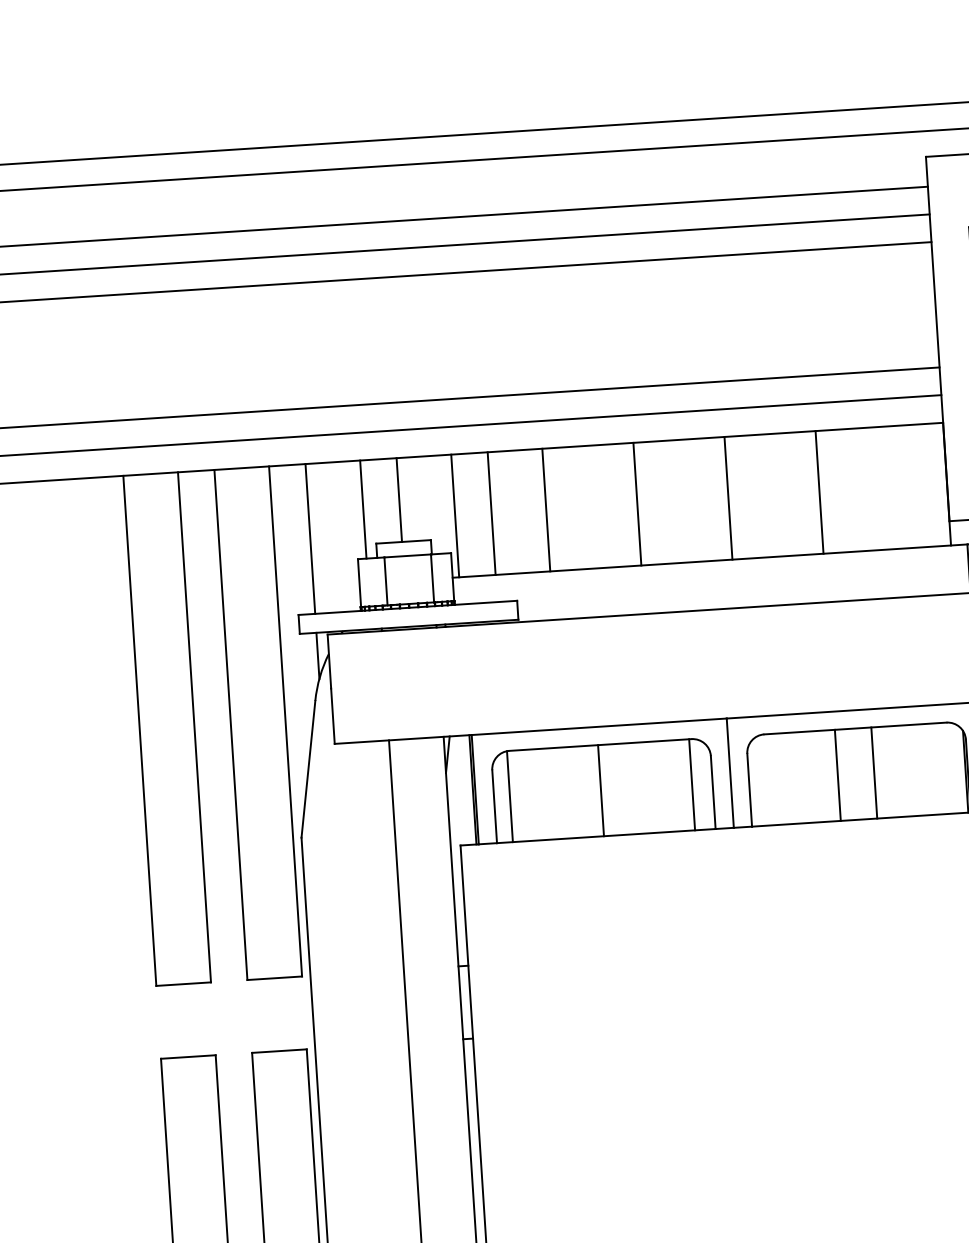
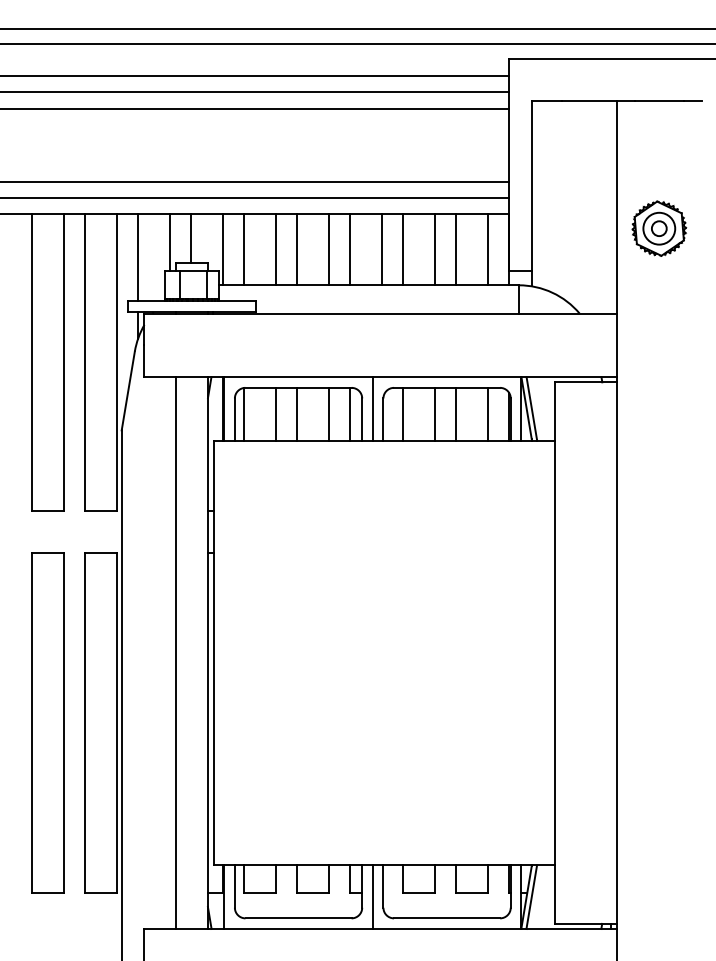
line: (911, 486) -> (488, 249), added
line: (856, 489) -> (456, 249), added
line: (765, 495) -> (403, 249), added
line: (674, 501) -> (350, 249), added
line: (583, 507) -> (297, 249), added
line: (929, 767) -> (488, 413), added
line: (783, 777) -> (403, 413), added
line: (656, 785) -> (329, 413), added
line: (563, 791) -> (275, 413), added

